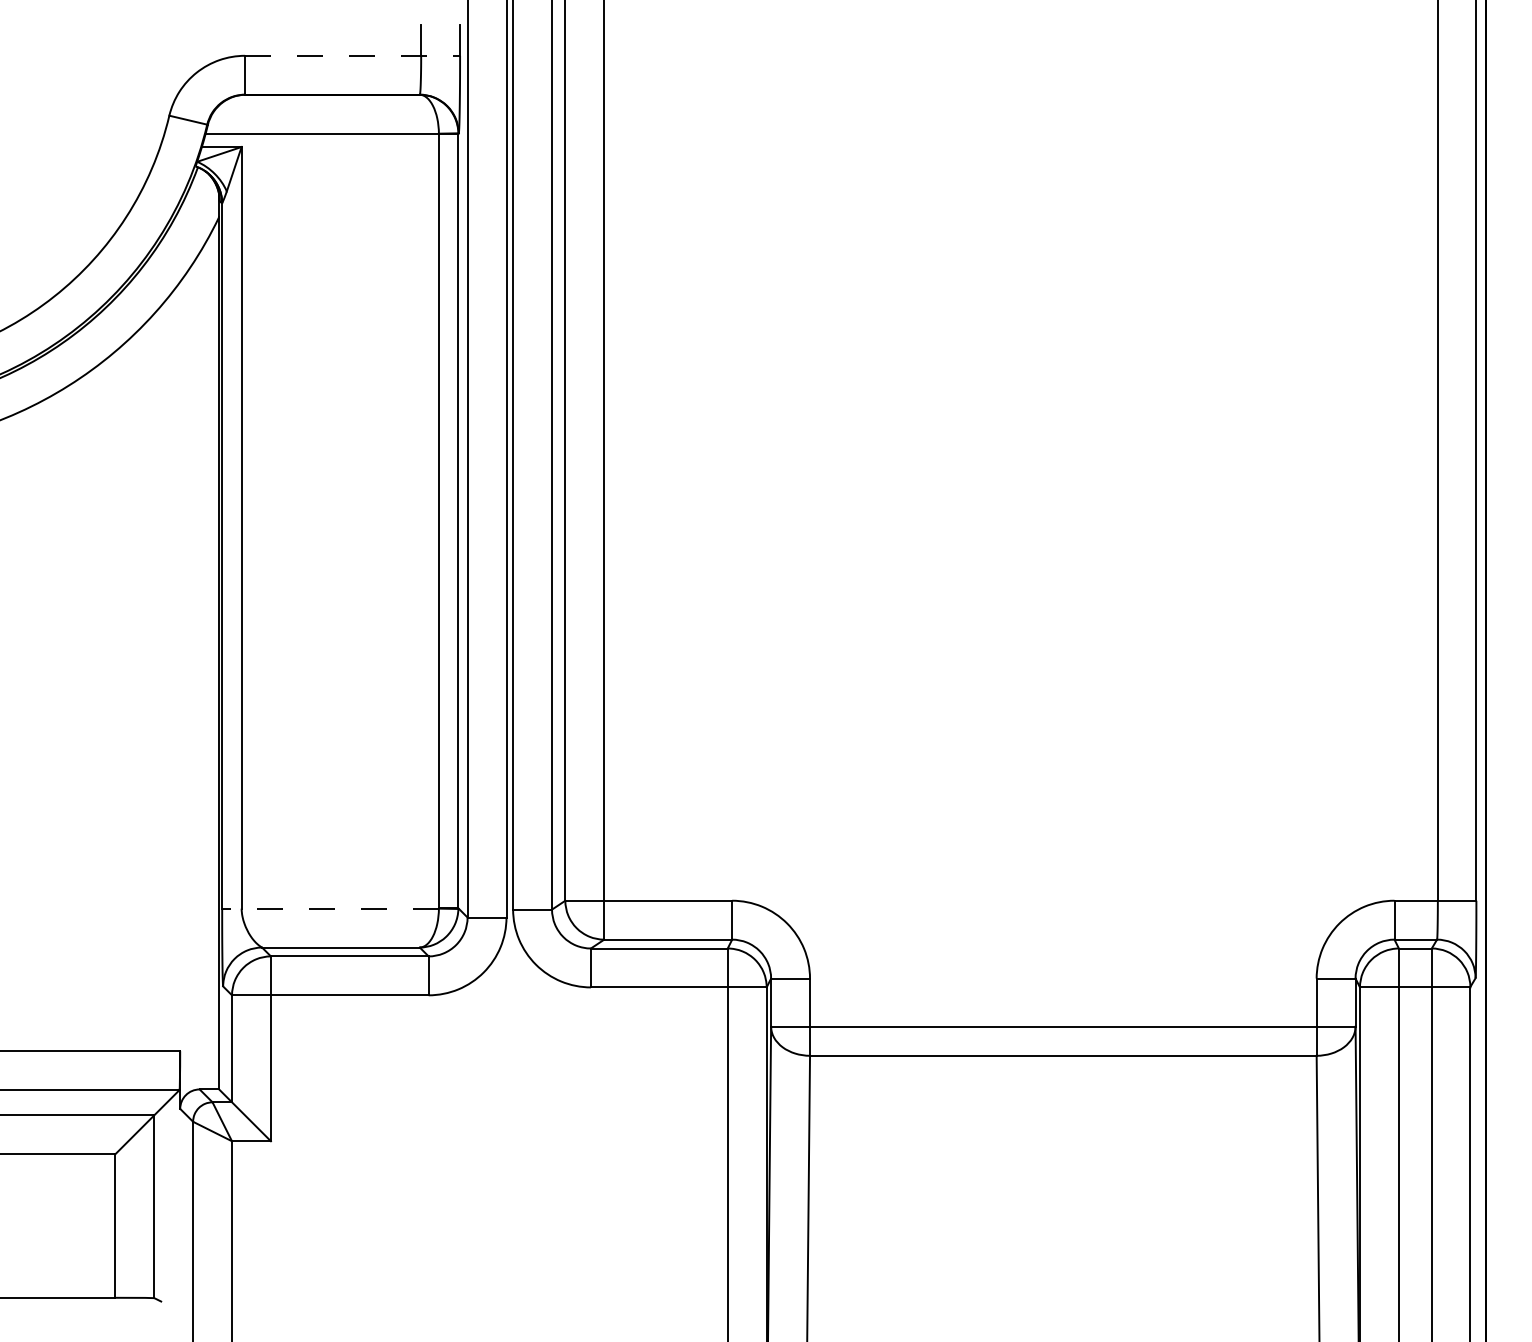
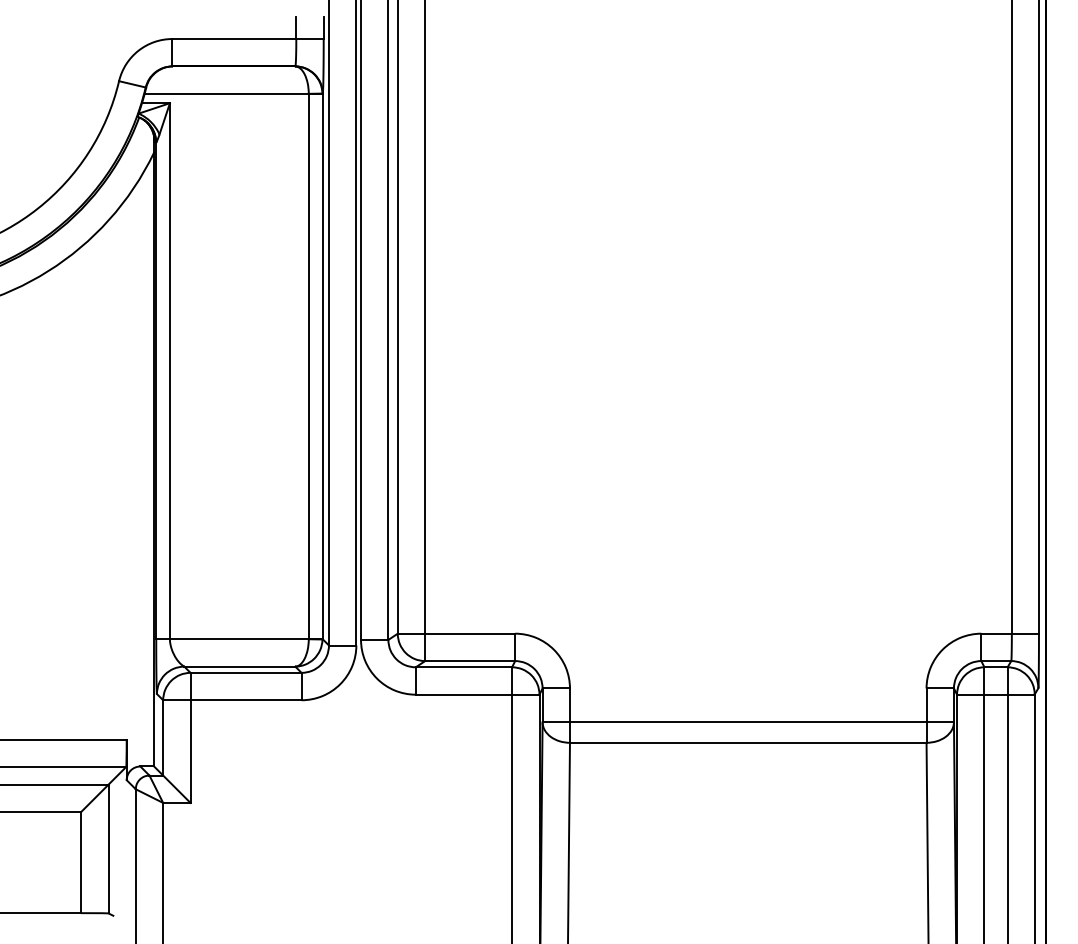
line: (353, 55) -> (248, 38), dashed -> solid
line: (330, 908) -> (232, 639), dashed -> solid

